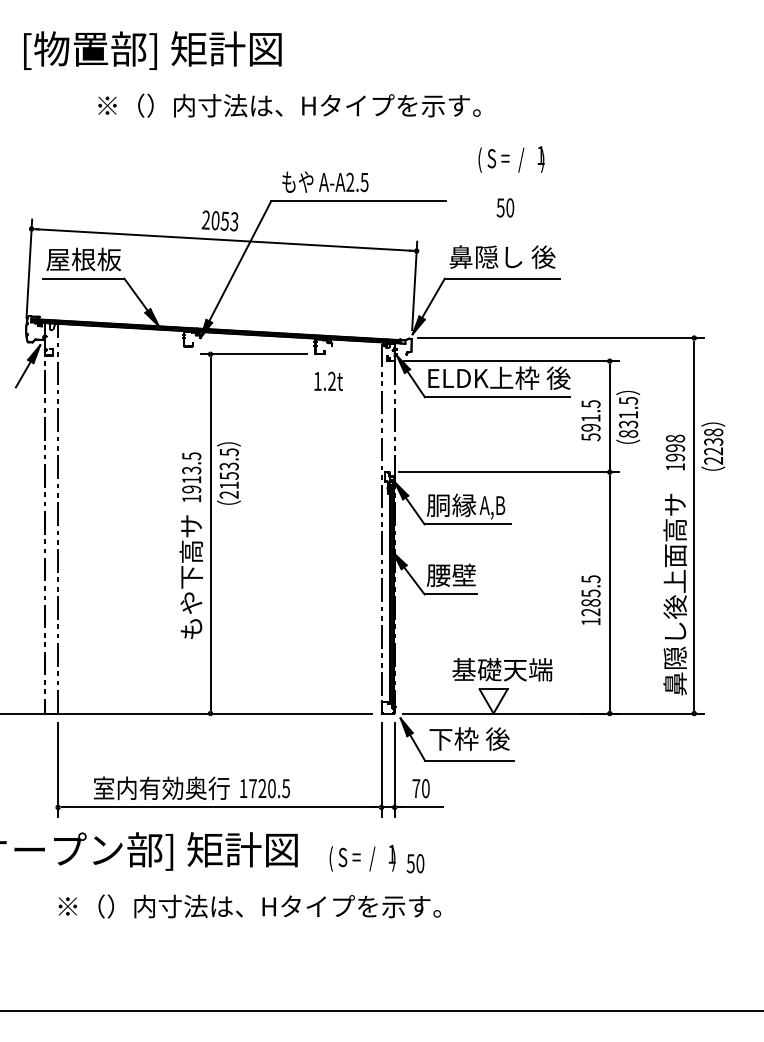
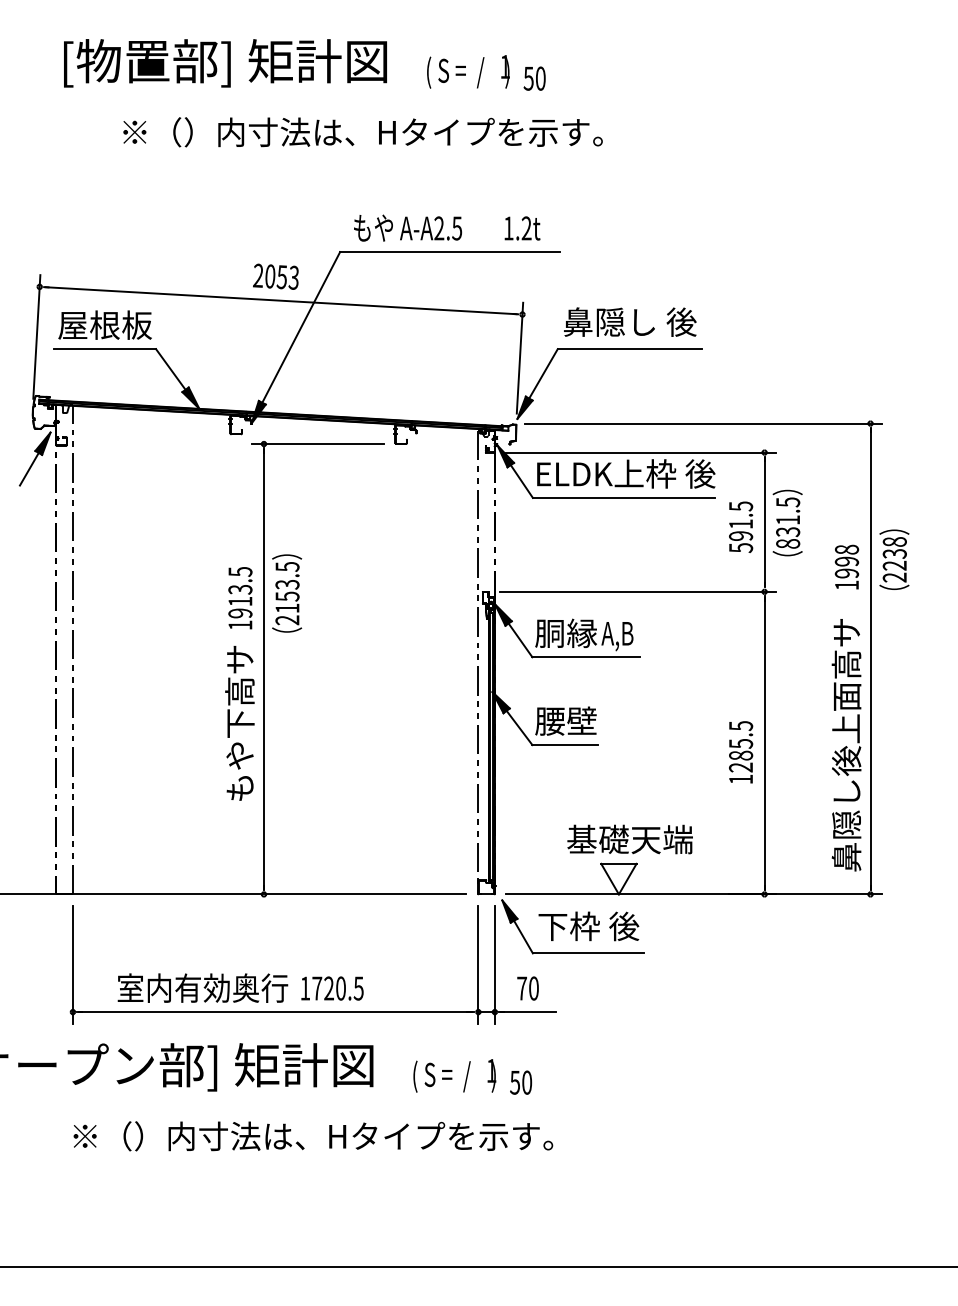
text: (152, 50) -> (225, 63), moved
text: (511, 159) -> (468, 71), moved
text: (505, 207) -> (534, 78), moved
text: (328, 380) -> (522, 227), moved

